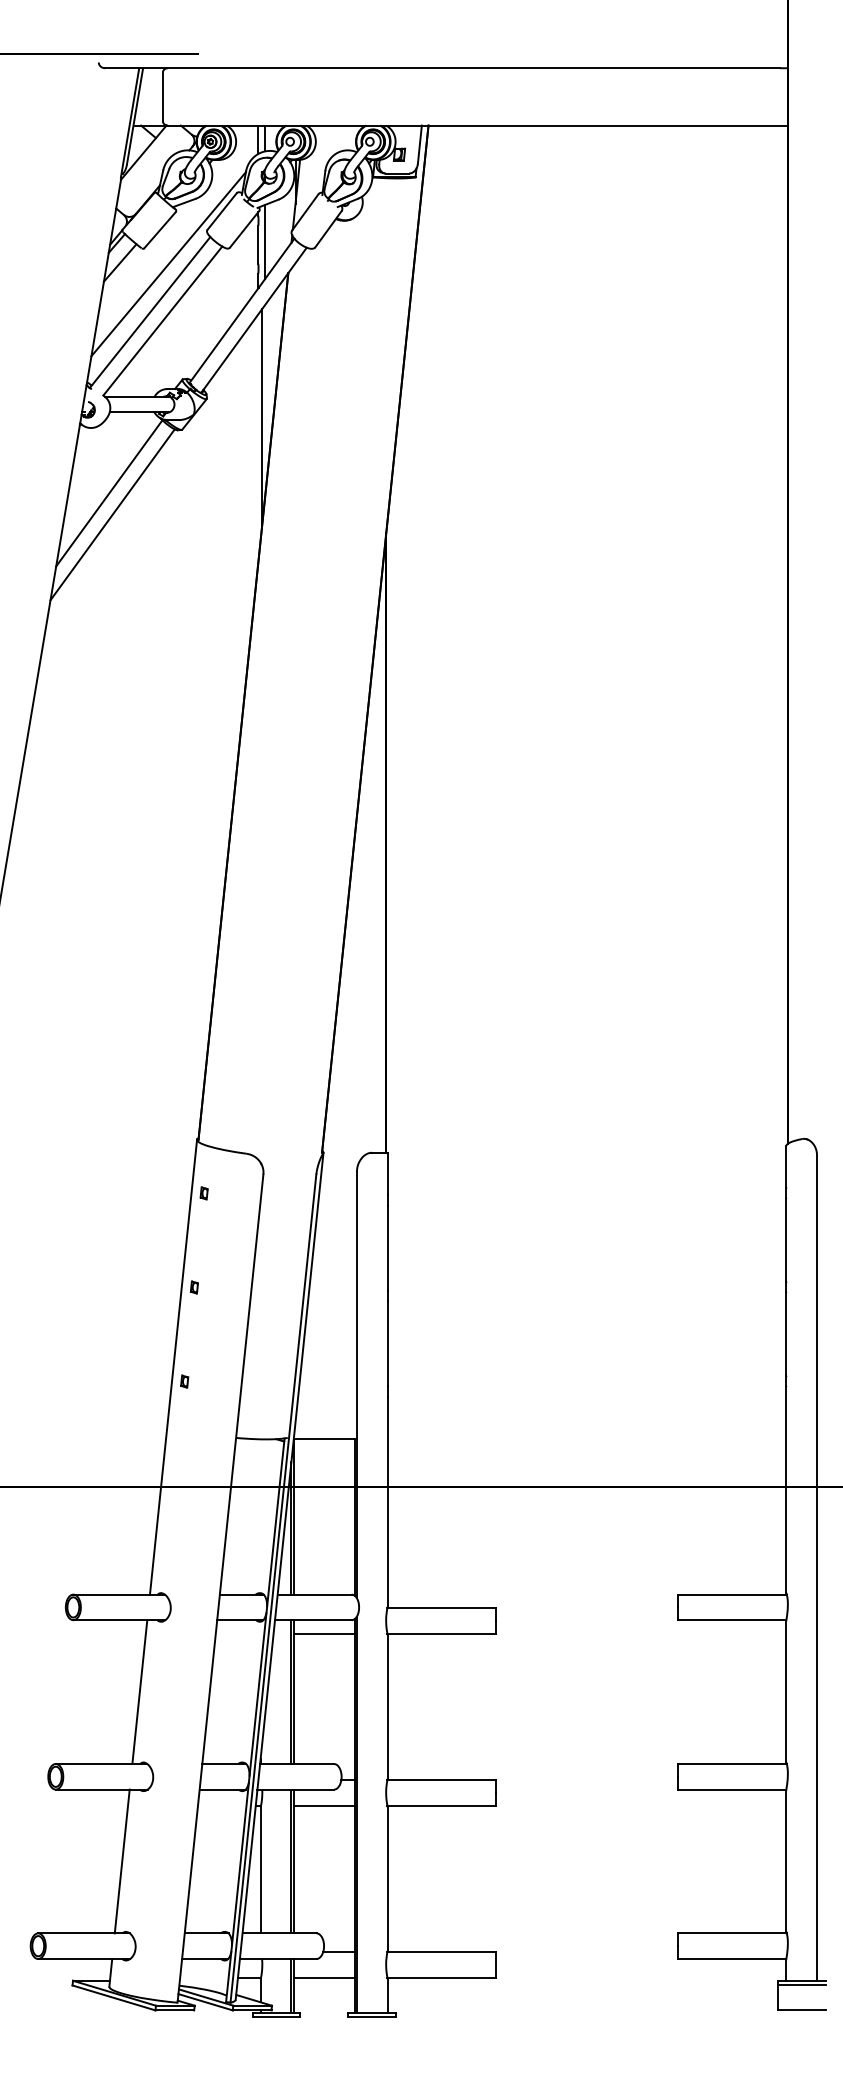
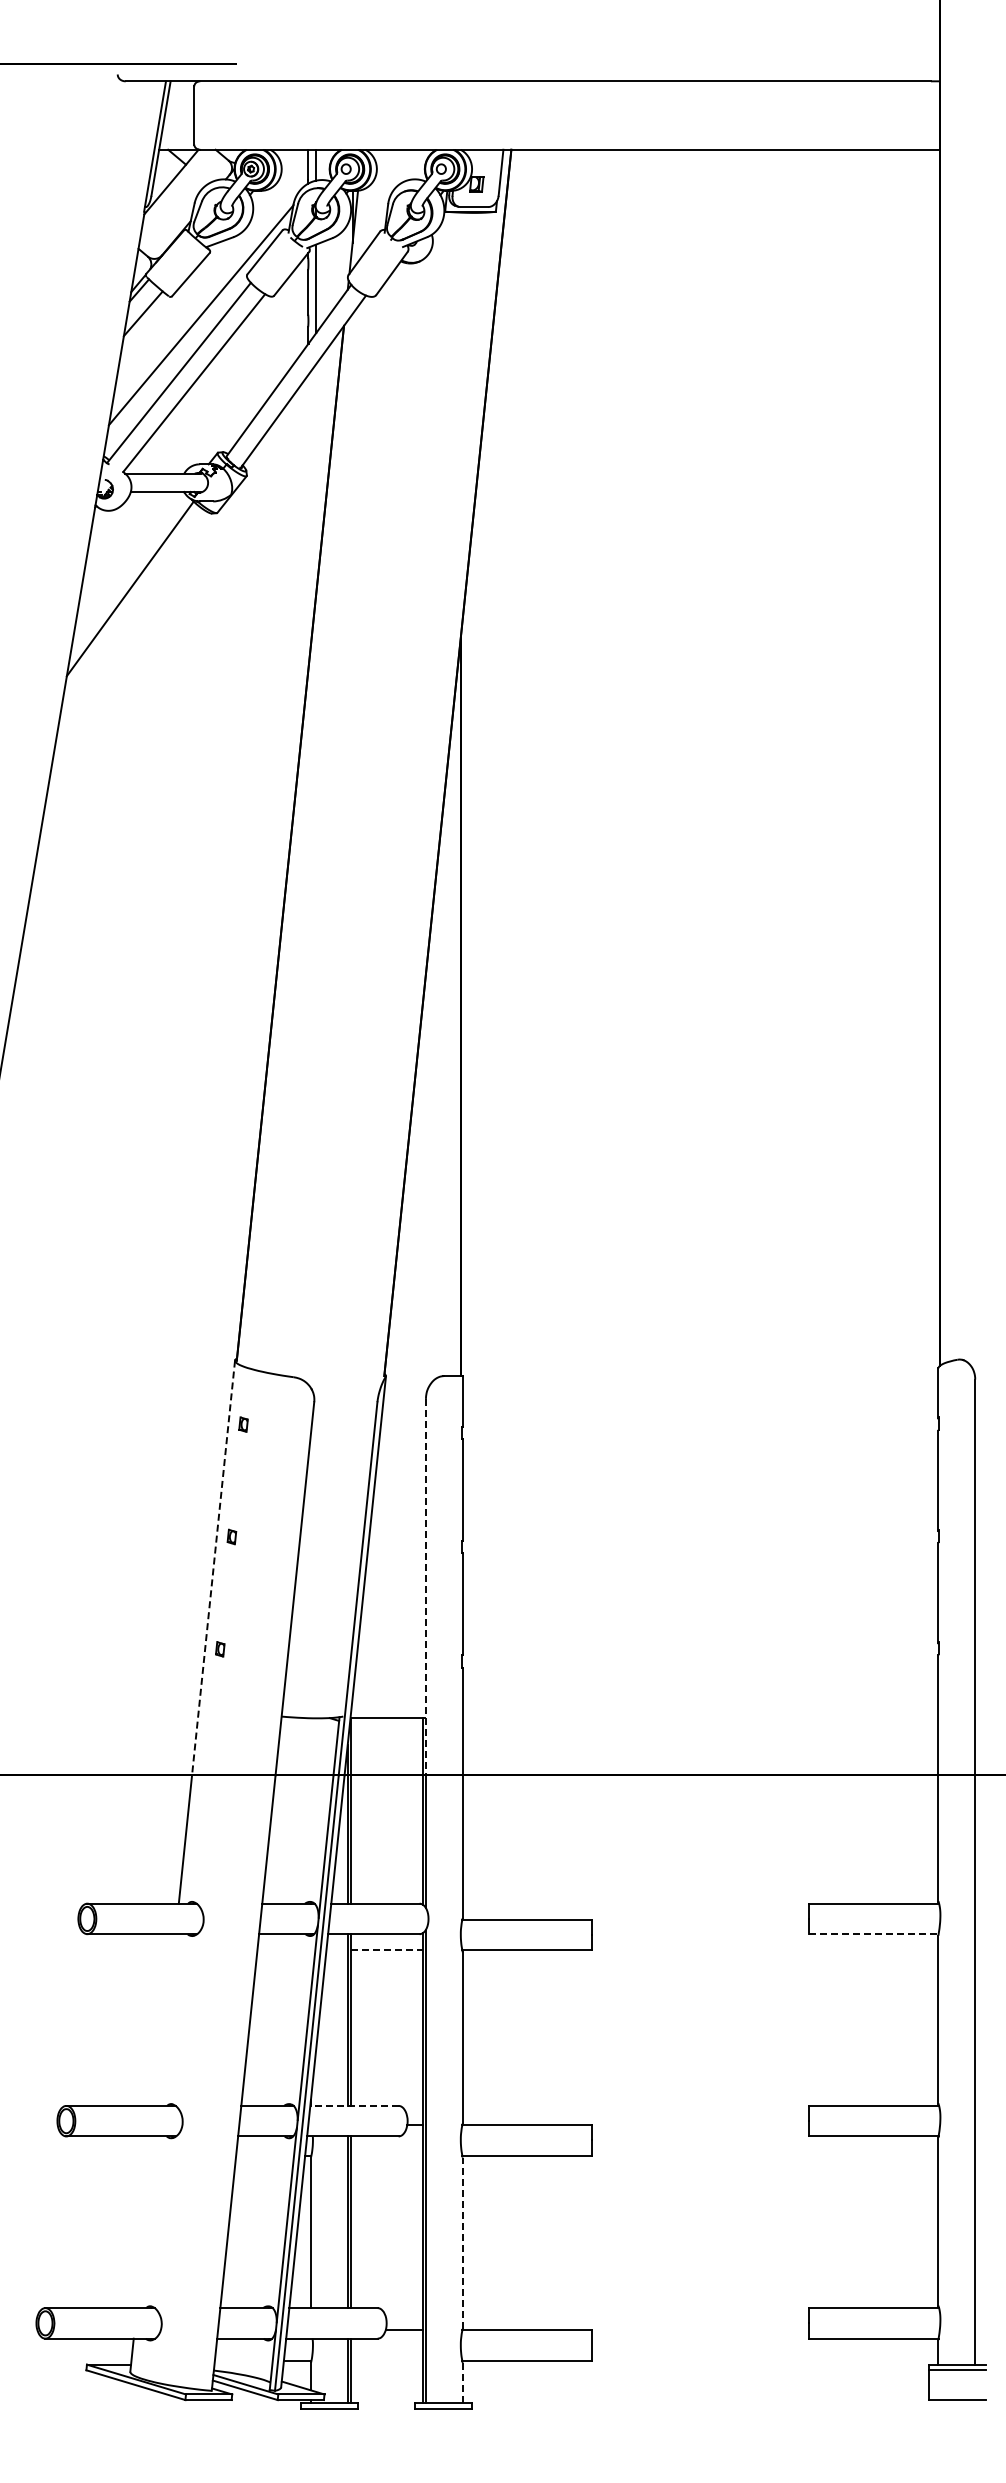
line: (261, 417) -> (312, 498), removed
line: (112, 514) -> (134, 614), removed
line: (179, 1313) -> (213, 1567), solid -> dashed
line: (356, 1329) -> (425, 1587), solid -> dashed
line: (731, 1620) -> (873, 1934), solid -> dashed
line: (324, 1633) -> (387, 1950), solid -> dashed
line: (139, 1691) -> (166, 2019), removed
line: (297, 1763) -> (354, 2105), solid -> dashed
line: (323, 1805) -> (386, 2155), removed
line: (122, 1861) -> (145, 2222), removed
line: (387, 1879) -> (462, 2243), solid -> dashed
line: (323, 1978) -> (386, 2361), removed
line: (387, 1995) -> (462, 2382), solid -> dashed

